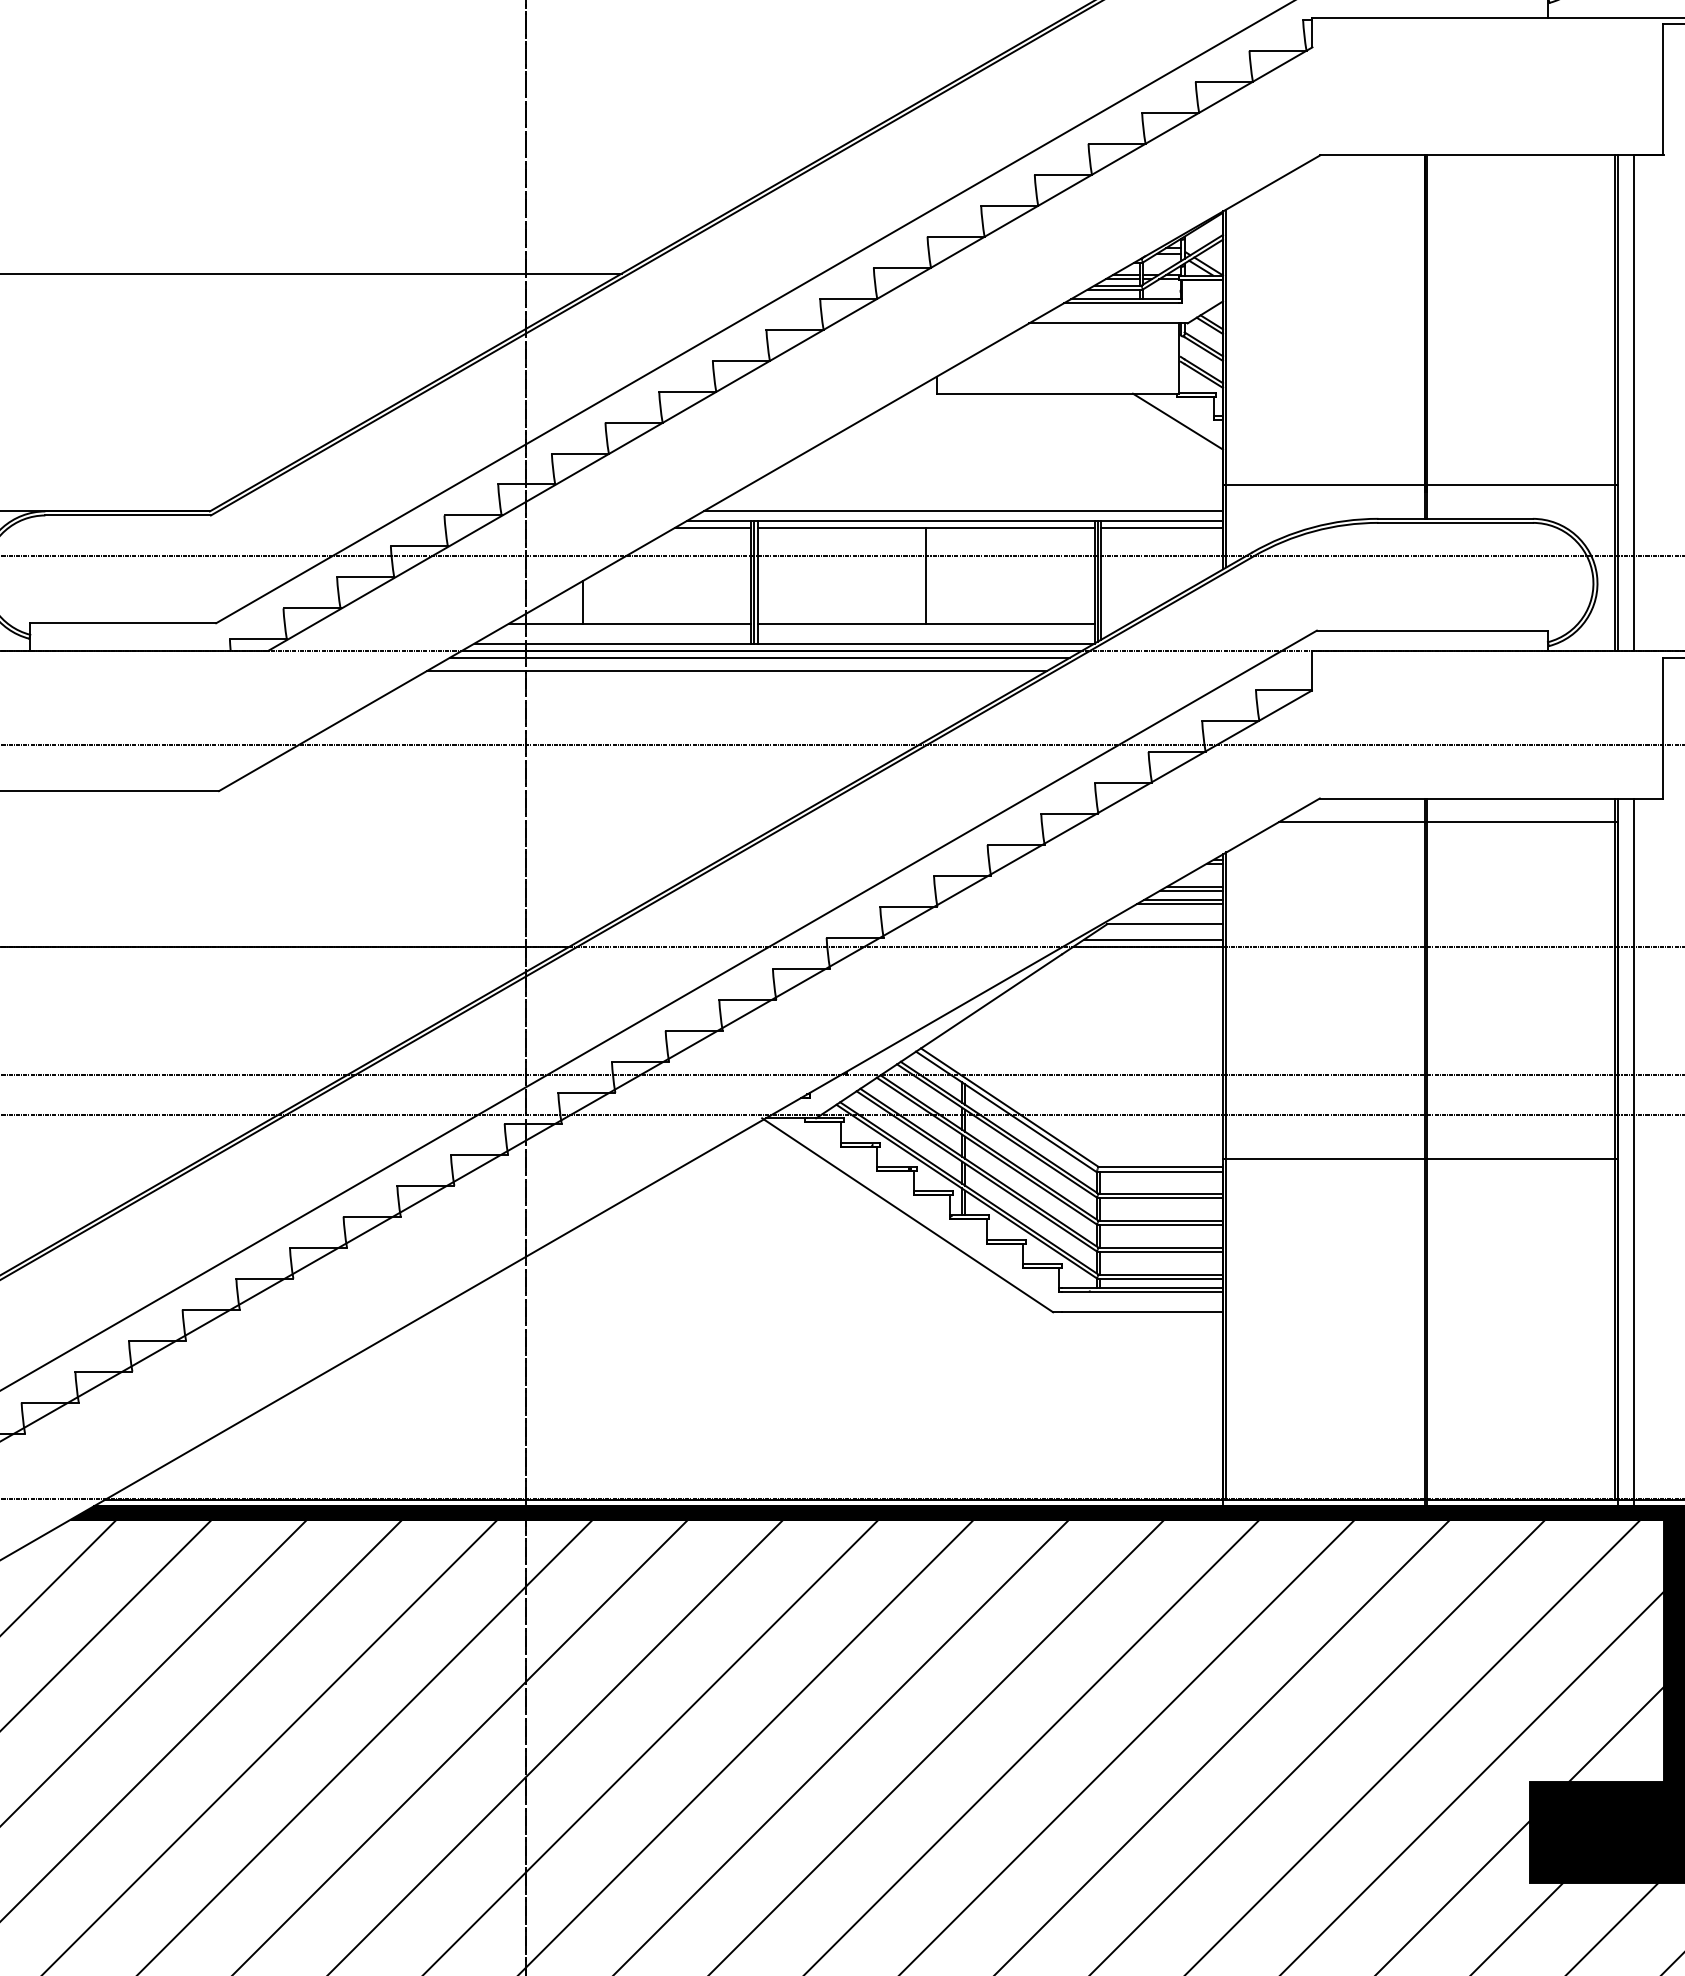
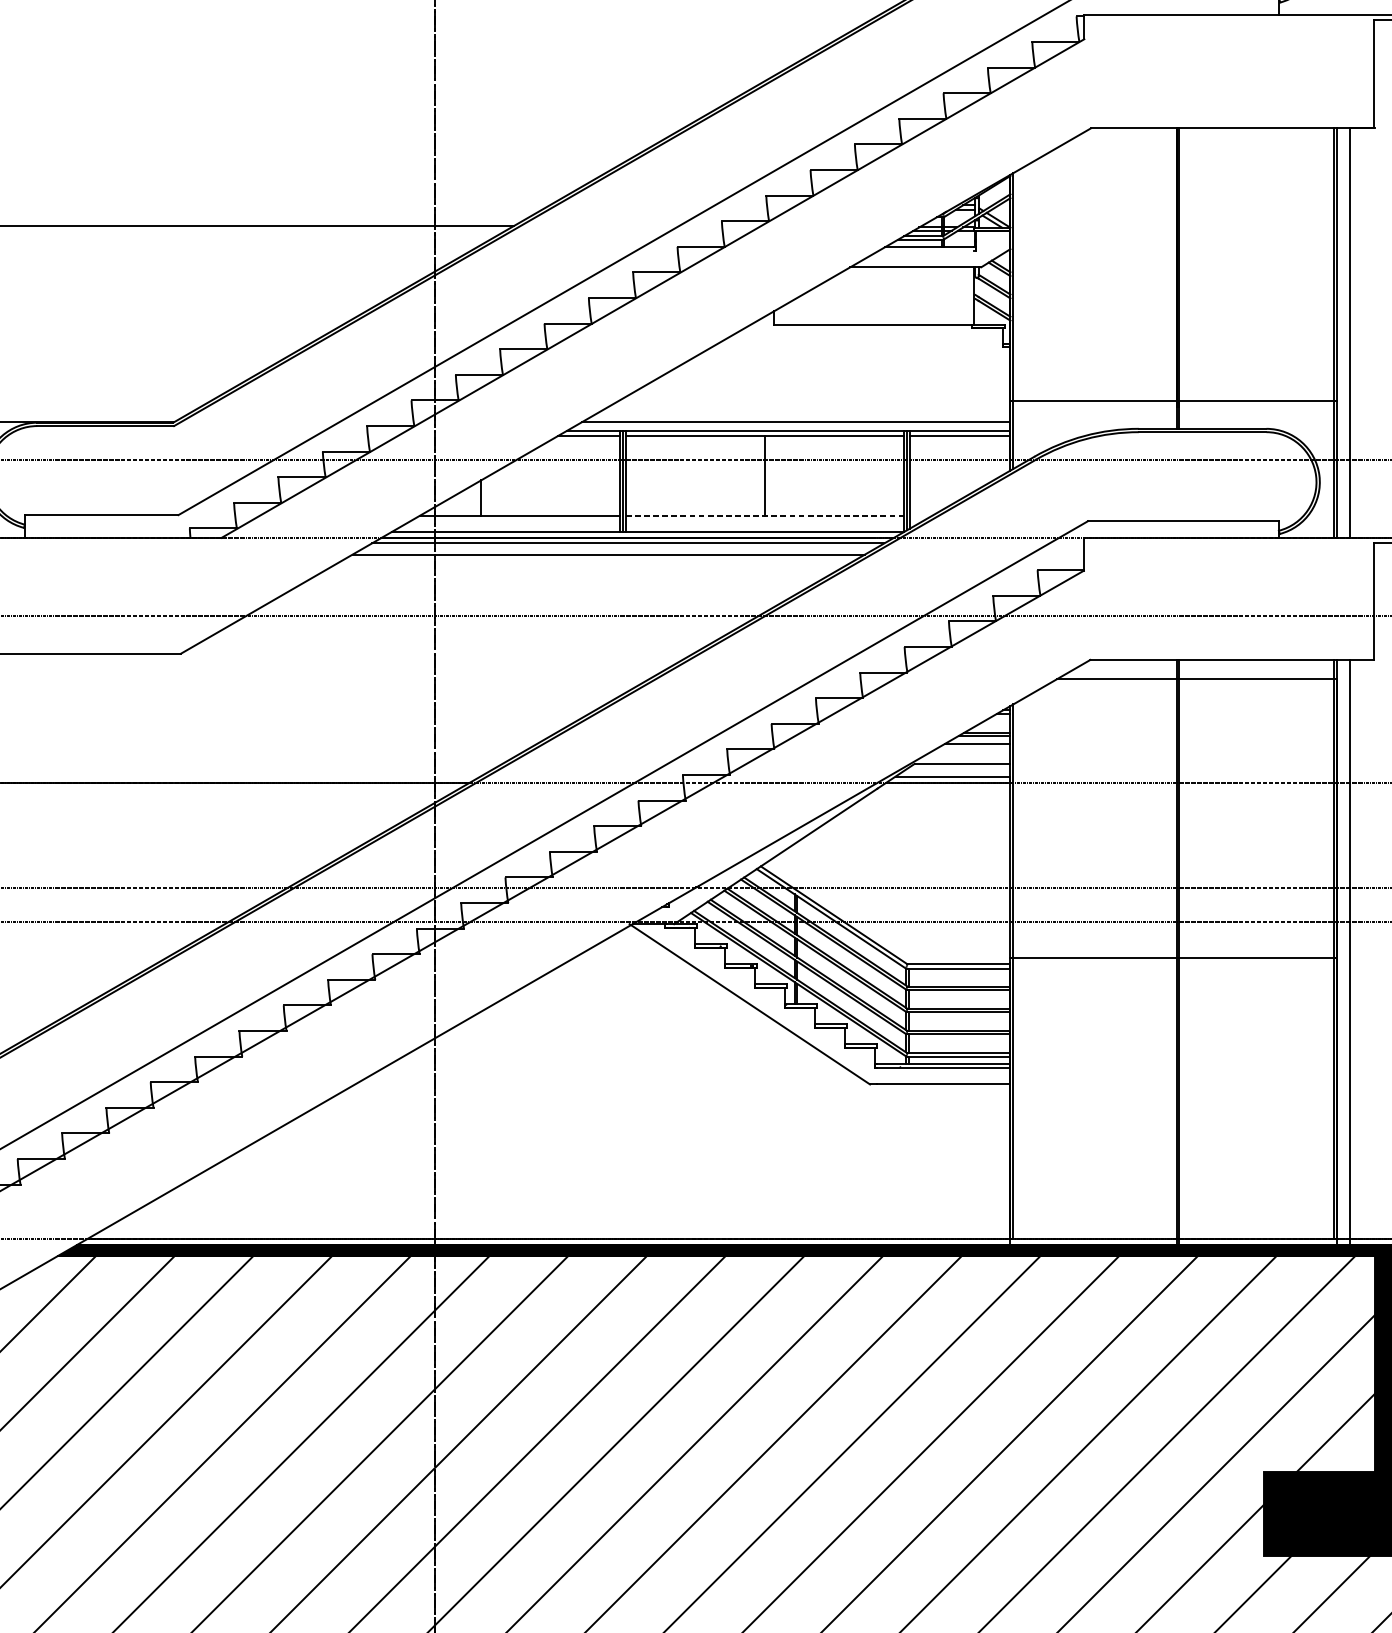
line: (1121, 303) -> (926, 250), removed
line: (1178, 421) -> (973, 348), removed
line: (926, 623) -> (765, 515), solid -> dashed
line: (1179, 904) -> (974, 747), removed

